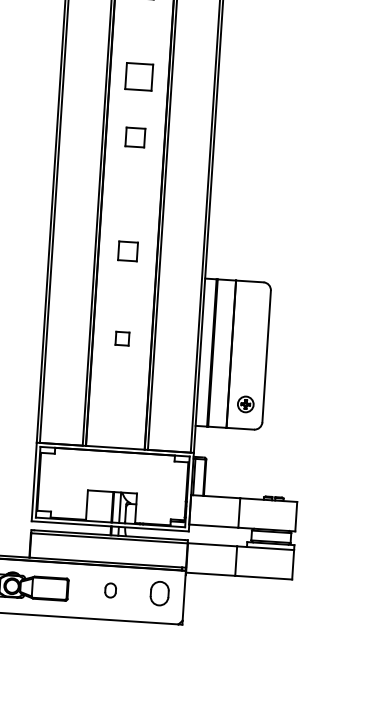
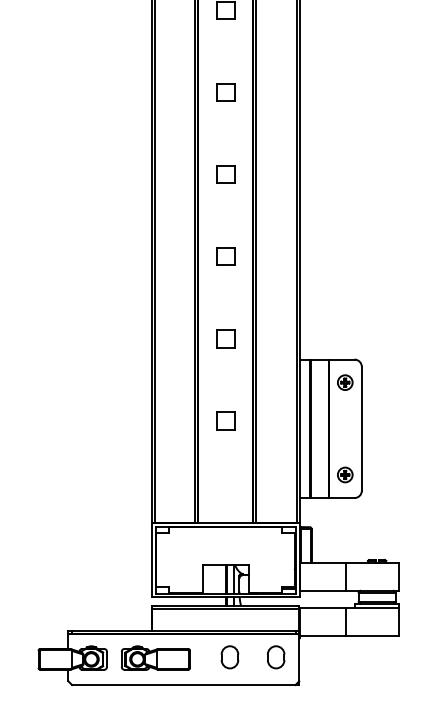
part: (139, 76) -> (225, 174), size x0.71
part: (135, 137) -> (225, 256), moved
part: (252, 306) -> (345, 382), added
part: (122, 338) -> (225, 420), size x1.43
part: (110, 590) -> (229, 657), size x1.67

